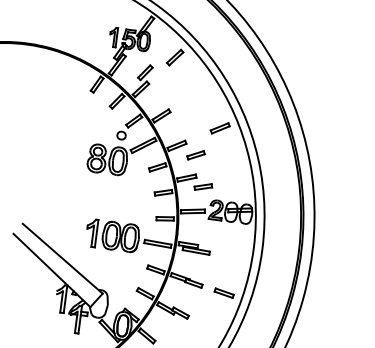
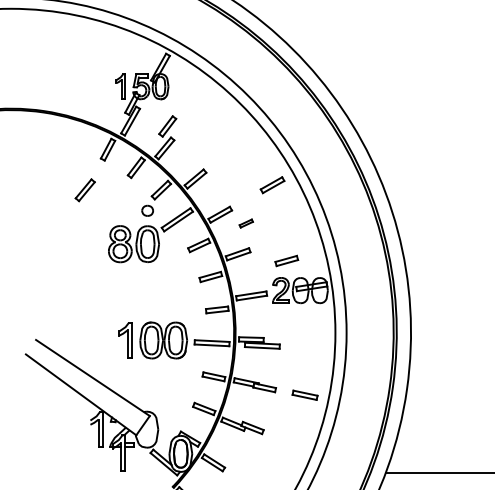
part: (174, 57) -> (84, 190), moved
part: (196, 155) -> (246, 223), size x0.6
part: (203, 186) -> (286, 260), moved

